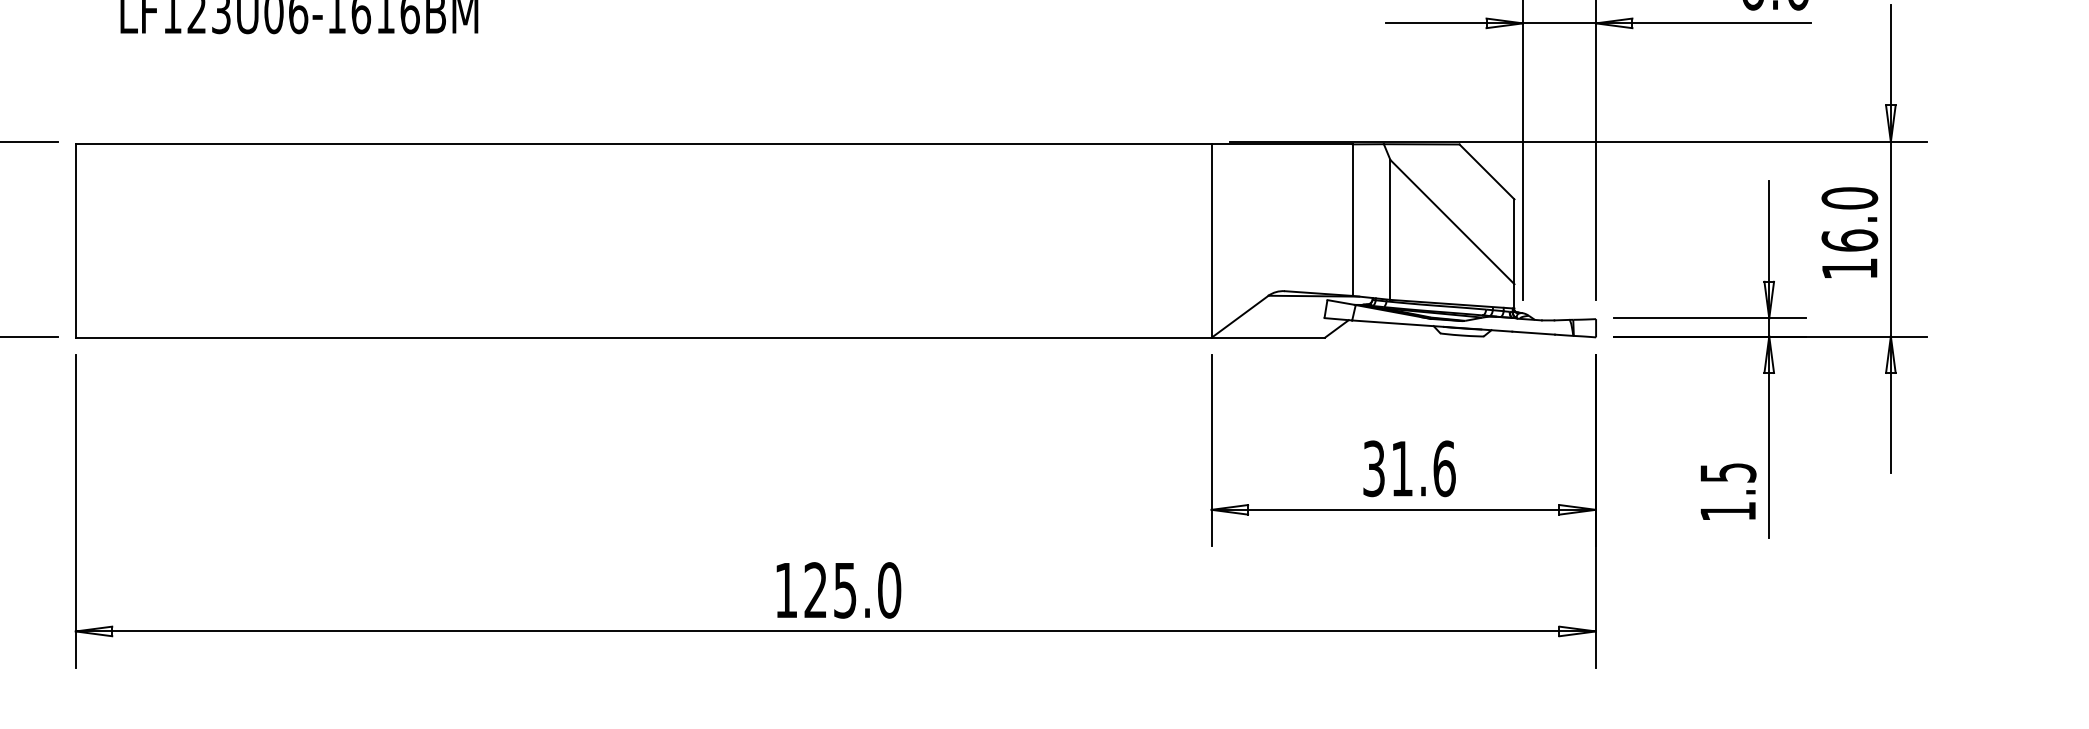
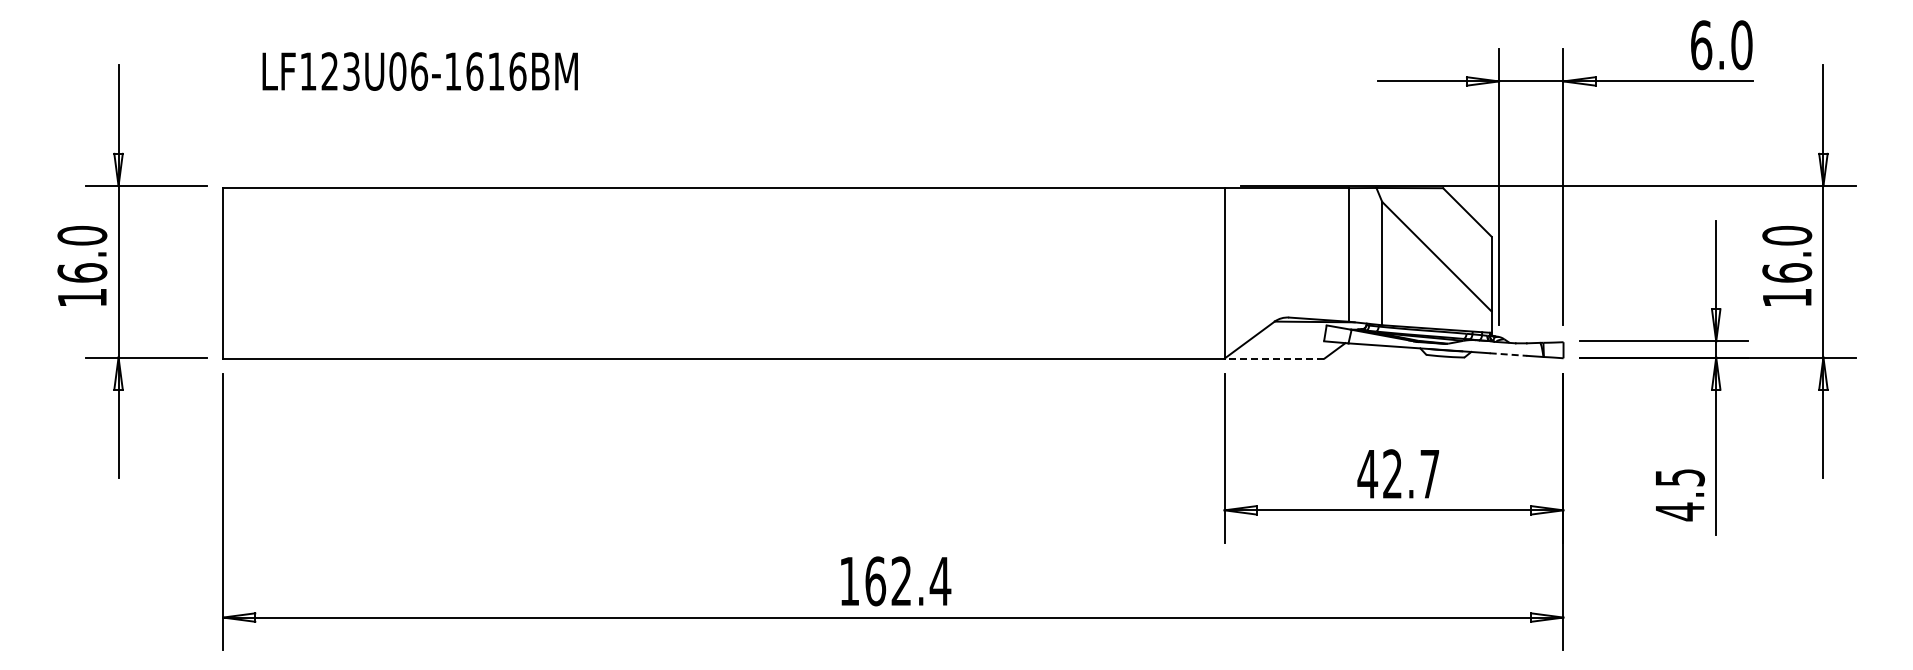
line: (1533, 333) -> (1508, 354), solid -> dashed
line: (1268, 337) -> (1274, 358), solid -> dashed
text: (1408, 469) -> (1398, 474), 31.6 -> 42.7
text: (1728, 511) -> (1680, 511), 1.5 -> 4.5
text: (853, 590) -> (908, 581), 125.0 -> 162.4

